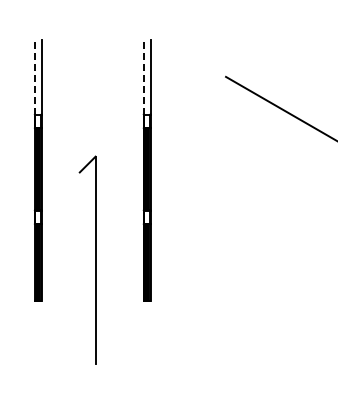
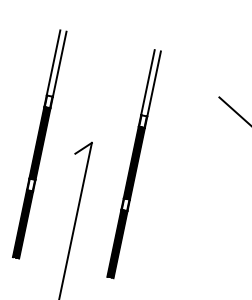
line: (34, 77) -> (53, 63), dashed -> solid
line: (143, 77) -> (147, 82), dashed -> solid

